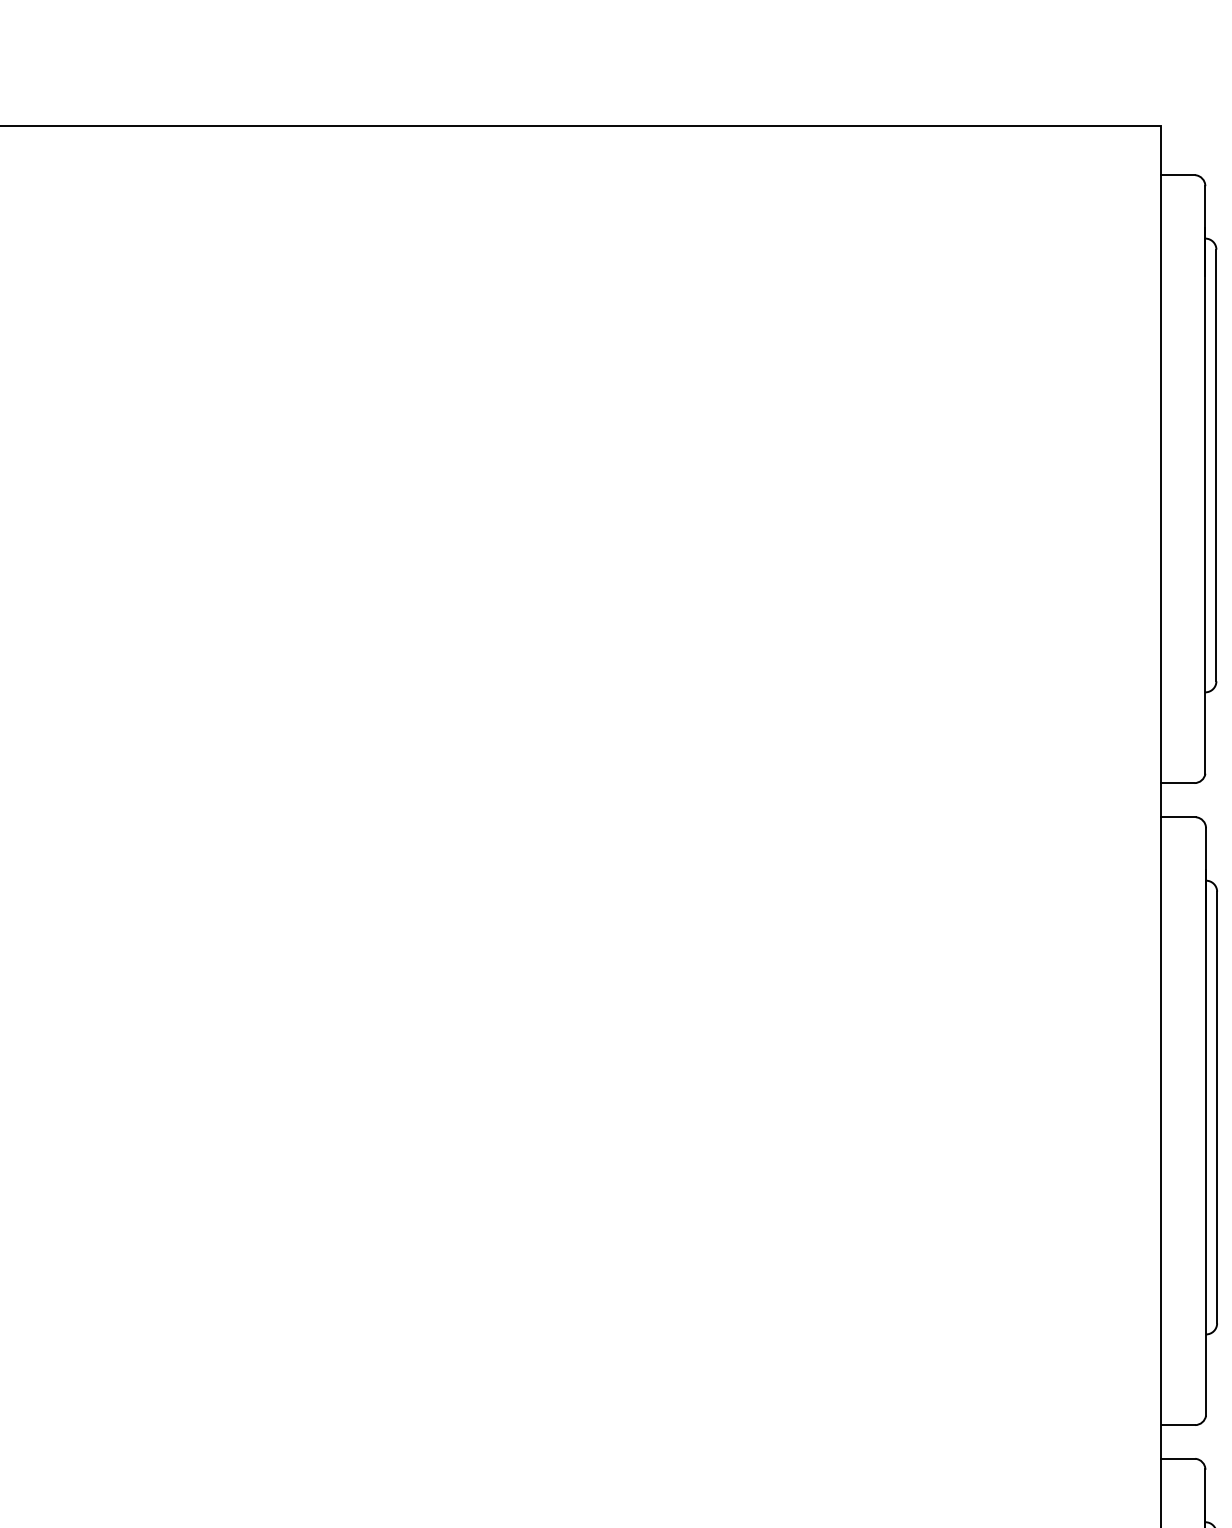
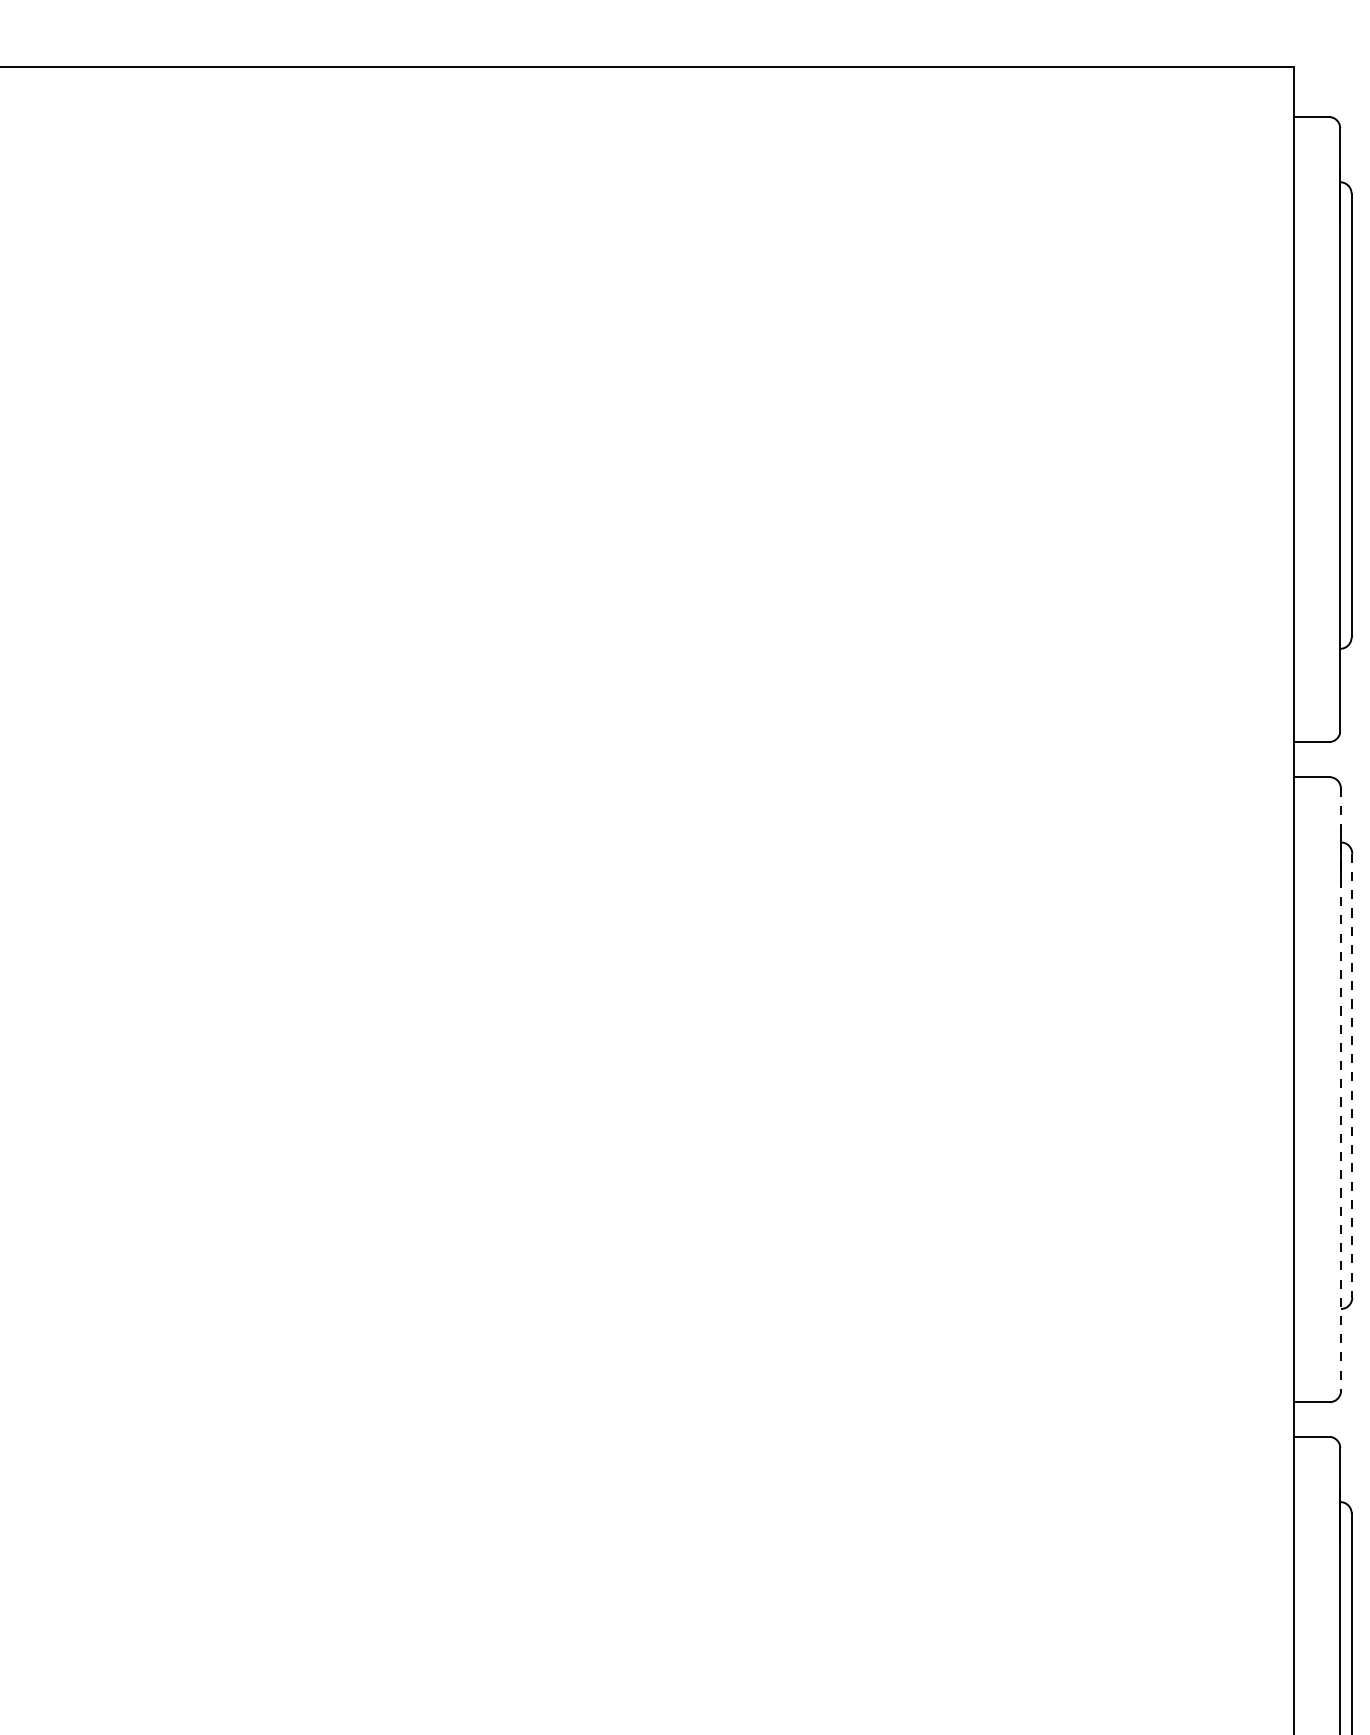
line: (1217, 1107) -> (1352, 1075), solid -> dashed
line: (1205, 1121) -> (1340, 1090), solid -> dashed

